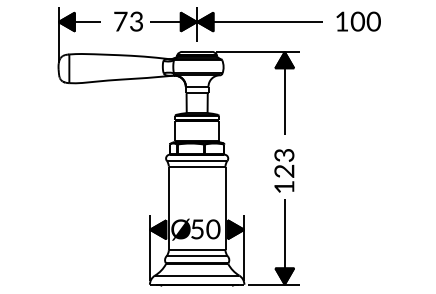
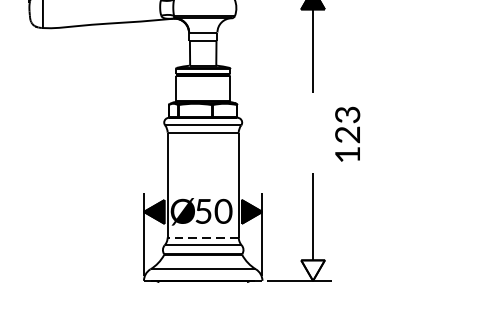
text: (284, 170) -> (347, 133), moved
line: (196, 250) -> (202, 237), solid -> dashed
fill: (284, 276) -> (312, 270), removed

